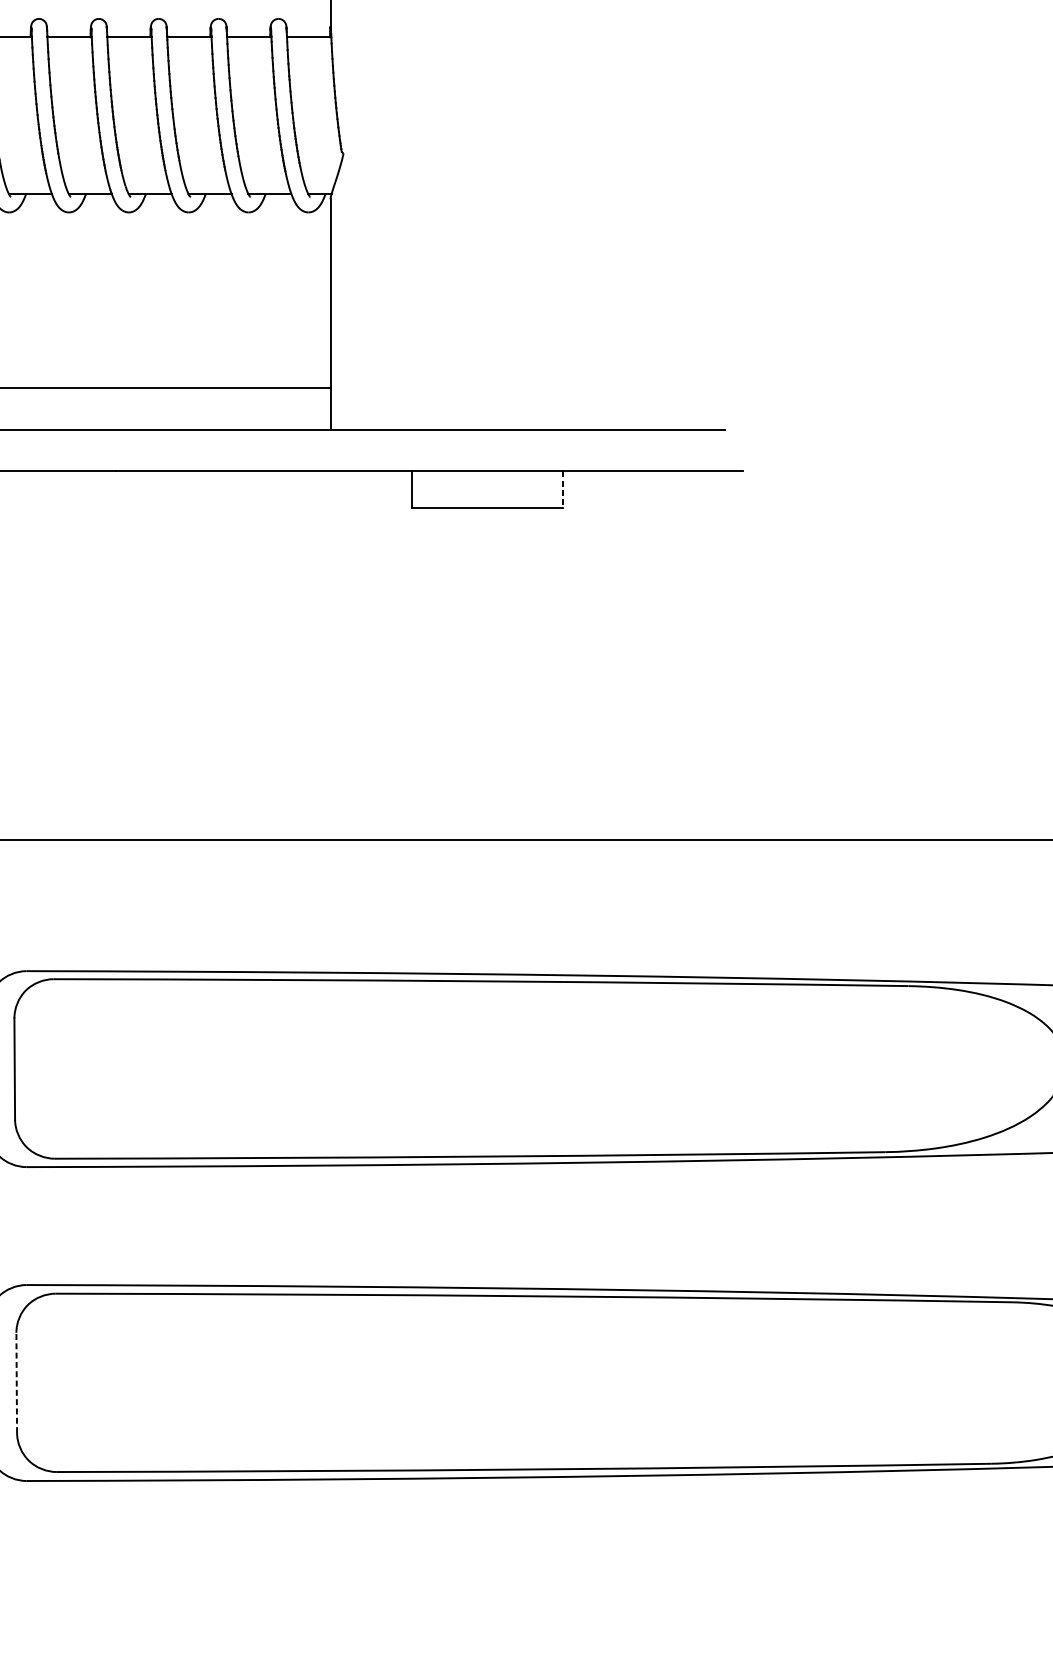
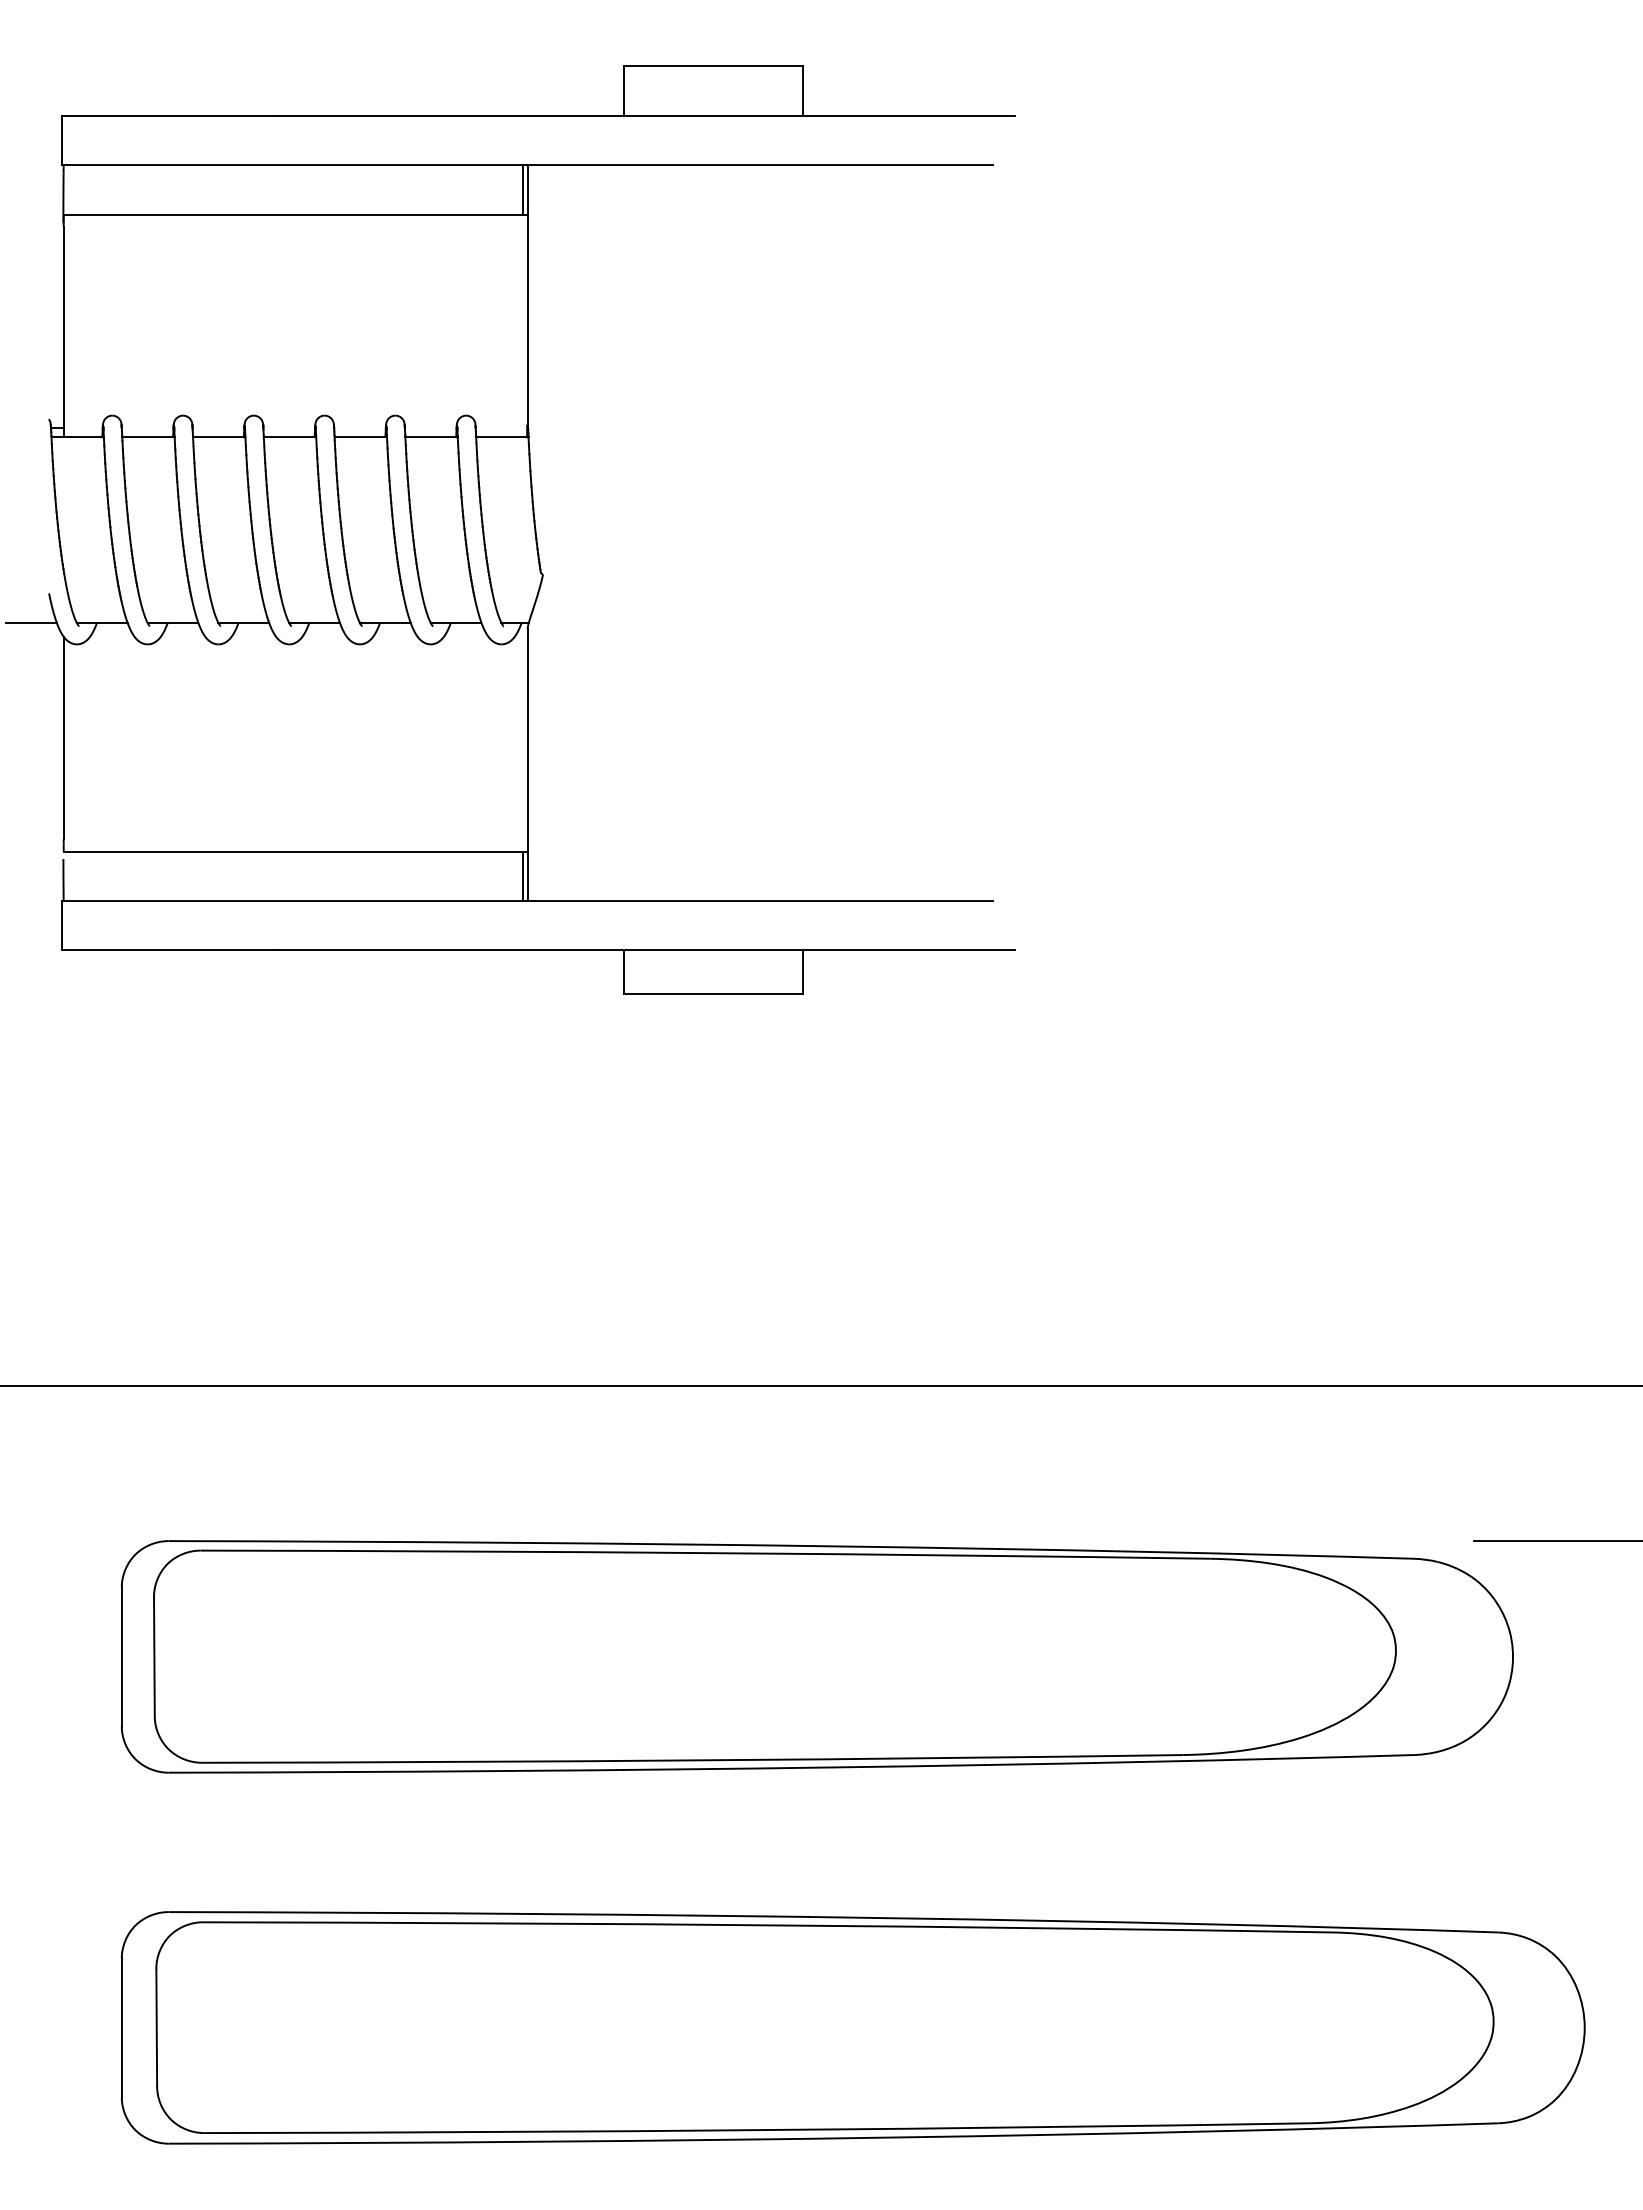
line: (327, 408) -> (523, 876), added
line: (563, 490) -> (802, 972), dashed -> solid
line: (16, 1382) -> (156, 2027), dashed -> solid

